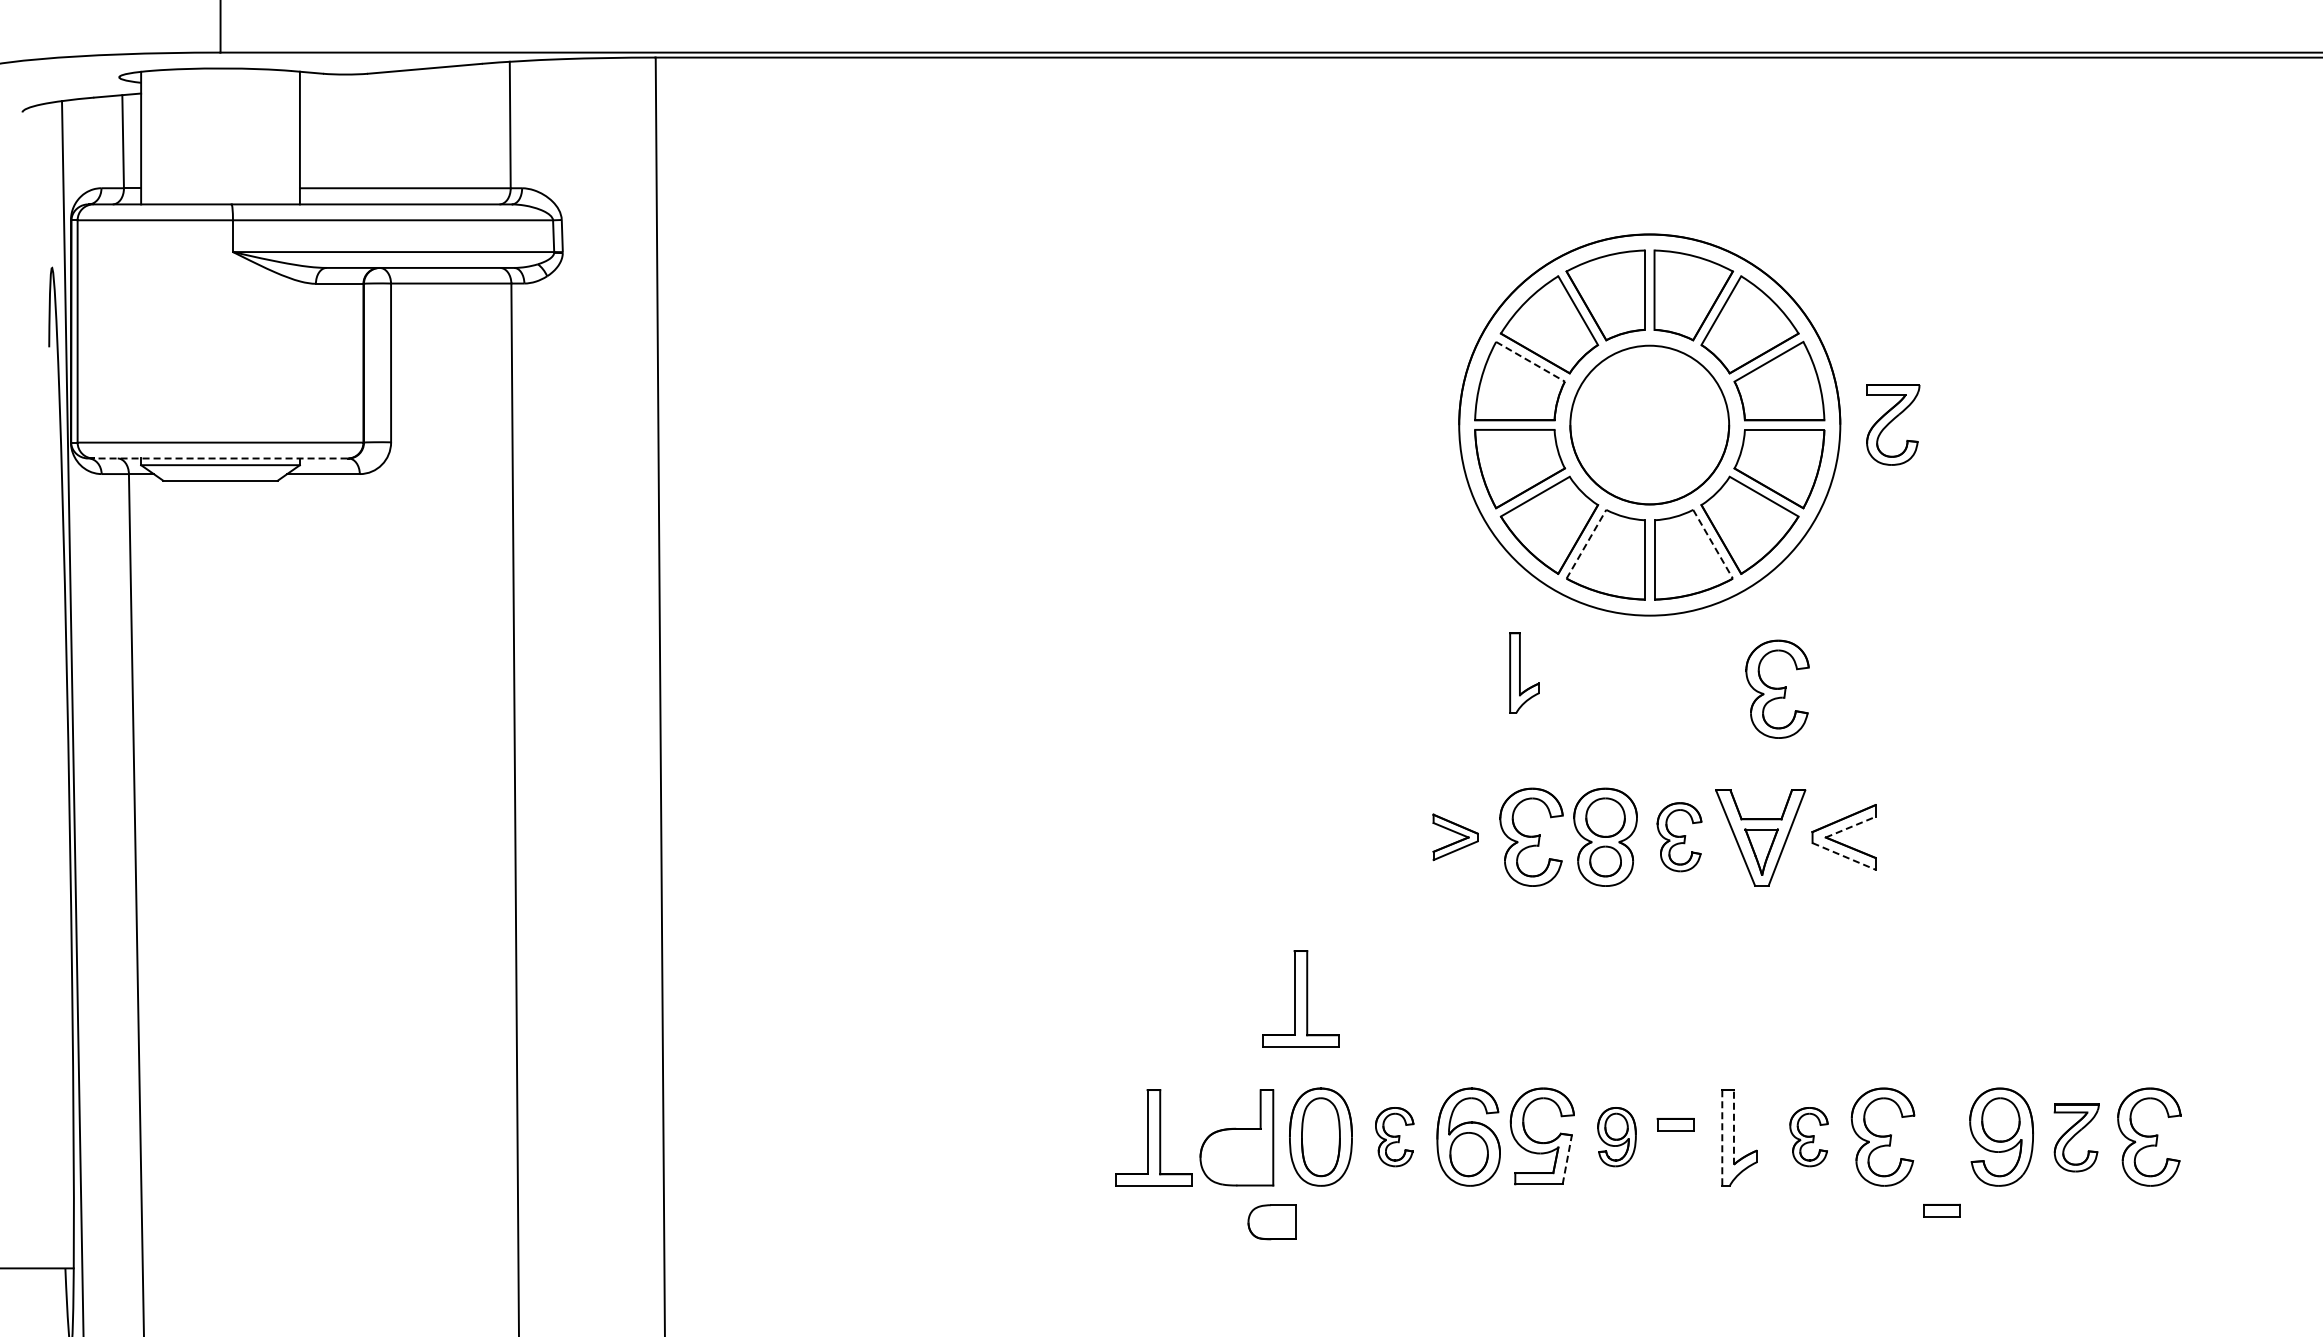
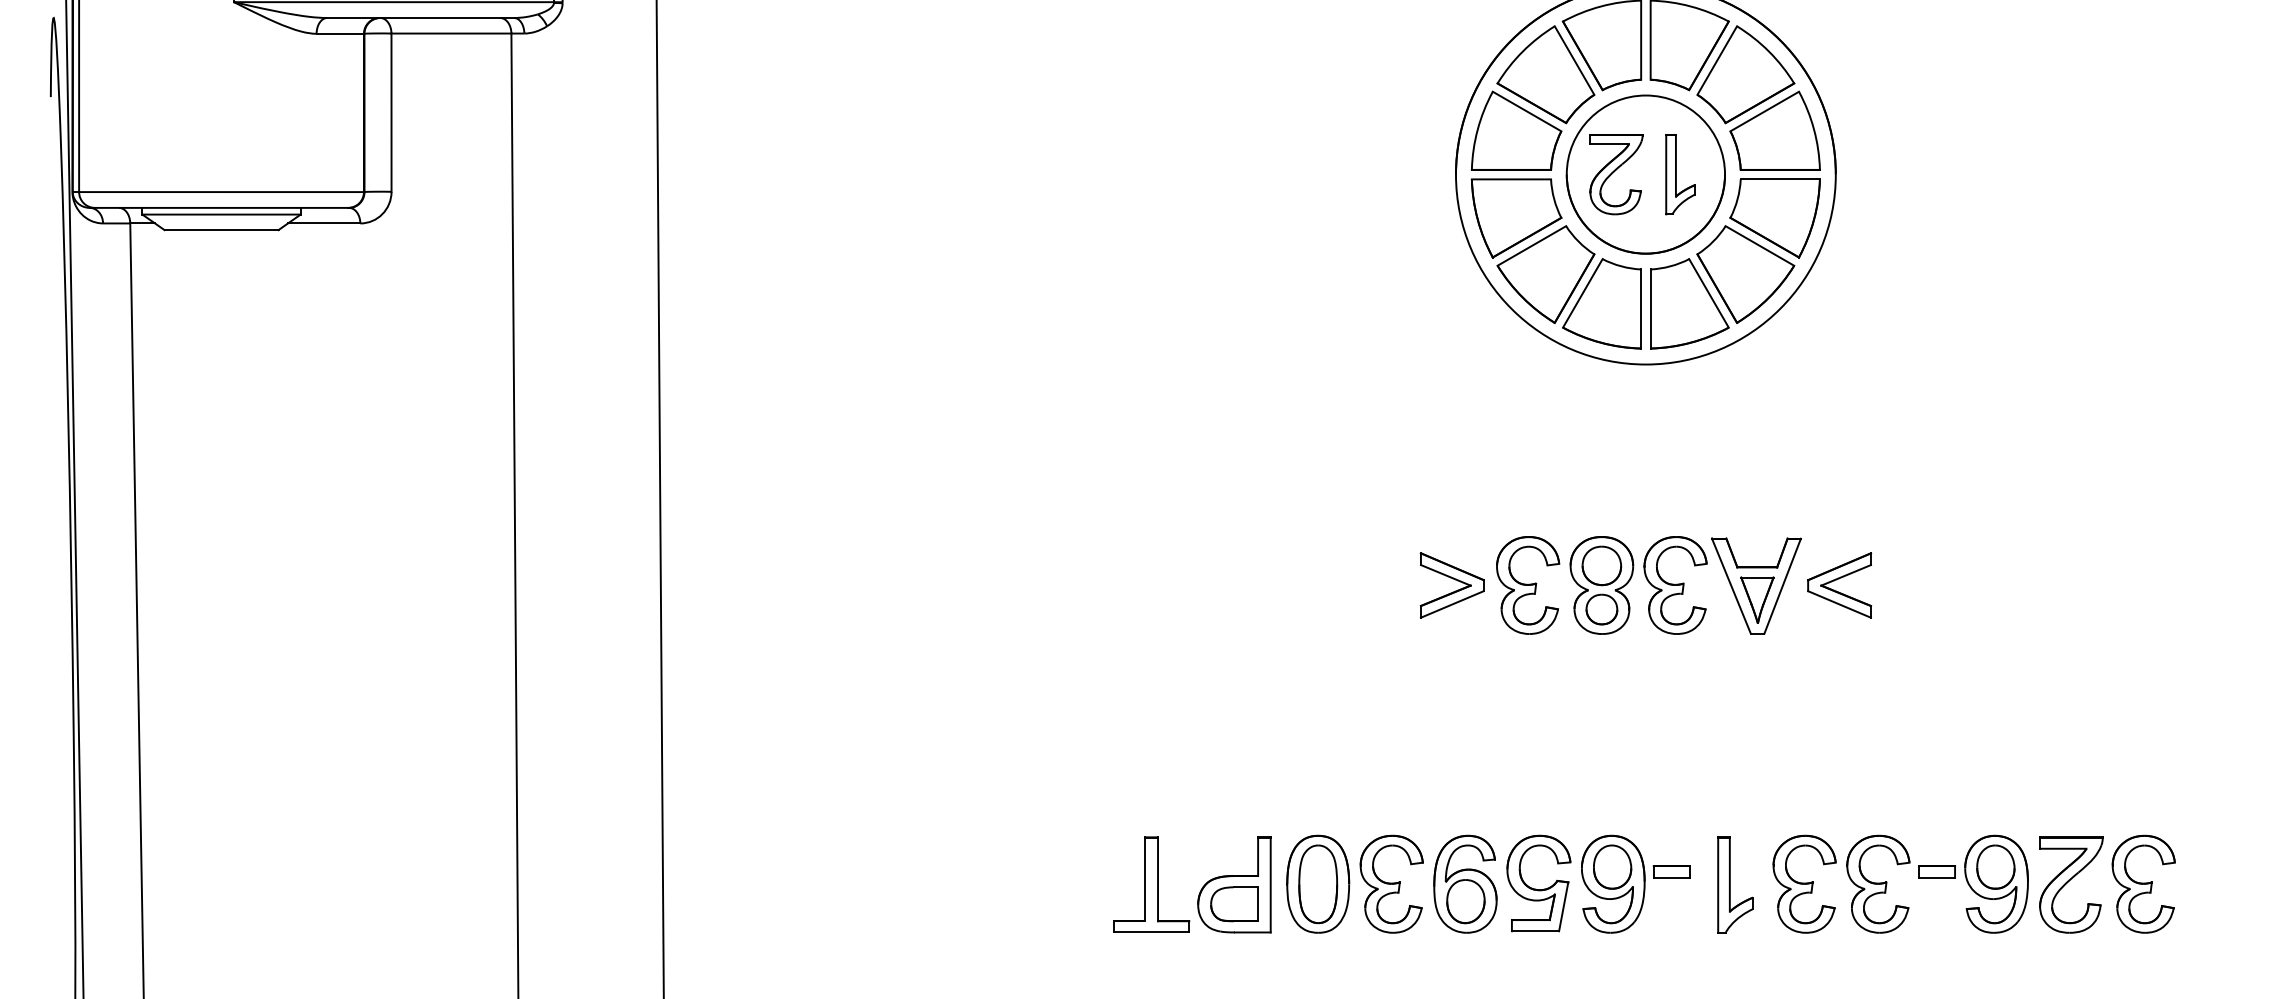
line: (1530, 361) -> (1527, 111), dashed -> solid
part: (1893, 424) -> (1616, 174), moved
line: (220, 458) -> (221, 207), dashed -> solid
line: (1586, 544) -> (1582, 293), dashed -> solid
line: (1713, 544) -> (1709, 293), dashed -> solid
part: (1524, 672) -> (1680, 174), moved
part: (1777, 688) -> (1773, 437), removed
line: (1851, 827) -> (1846, 575), dashed -> solid
part: (1679, 836) -> (1675, 584), size x1.43
part: (1455, 837) -> (1452, 585), size x1.43
line: (1844, 856) -> (1839, 604), dashed -> solid
part: (1300, 998) -> (1297, 746), removed
line: (1733, 1127) -> (1729, 874), dashed -> solid
part: (1394, 1136) -> (1391, 883), size x1.67
part: (1616, 1136) -> (1612, 883), size x1.67
part: (1808, 1136) -> (1804, 883), size x1.67
part: (2076, 1137) -> (2071, 884), size x1.43
line: (1722, 1138) -> (1718, 885), dashed -> solid
line: (1567, 1159) -> (1563, 906), dashed -> solid
part: (1941, 1210) -> (1936, 871), moved
part: (1271, 1222) -> (1234, 904), moved

